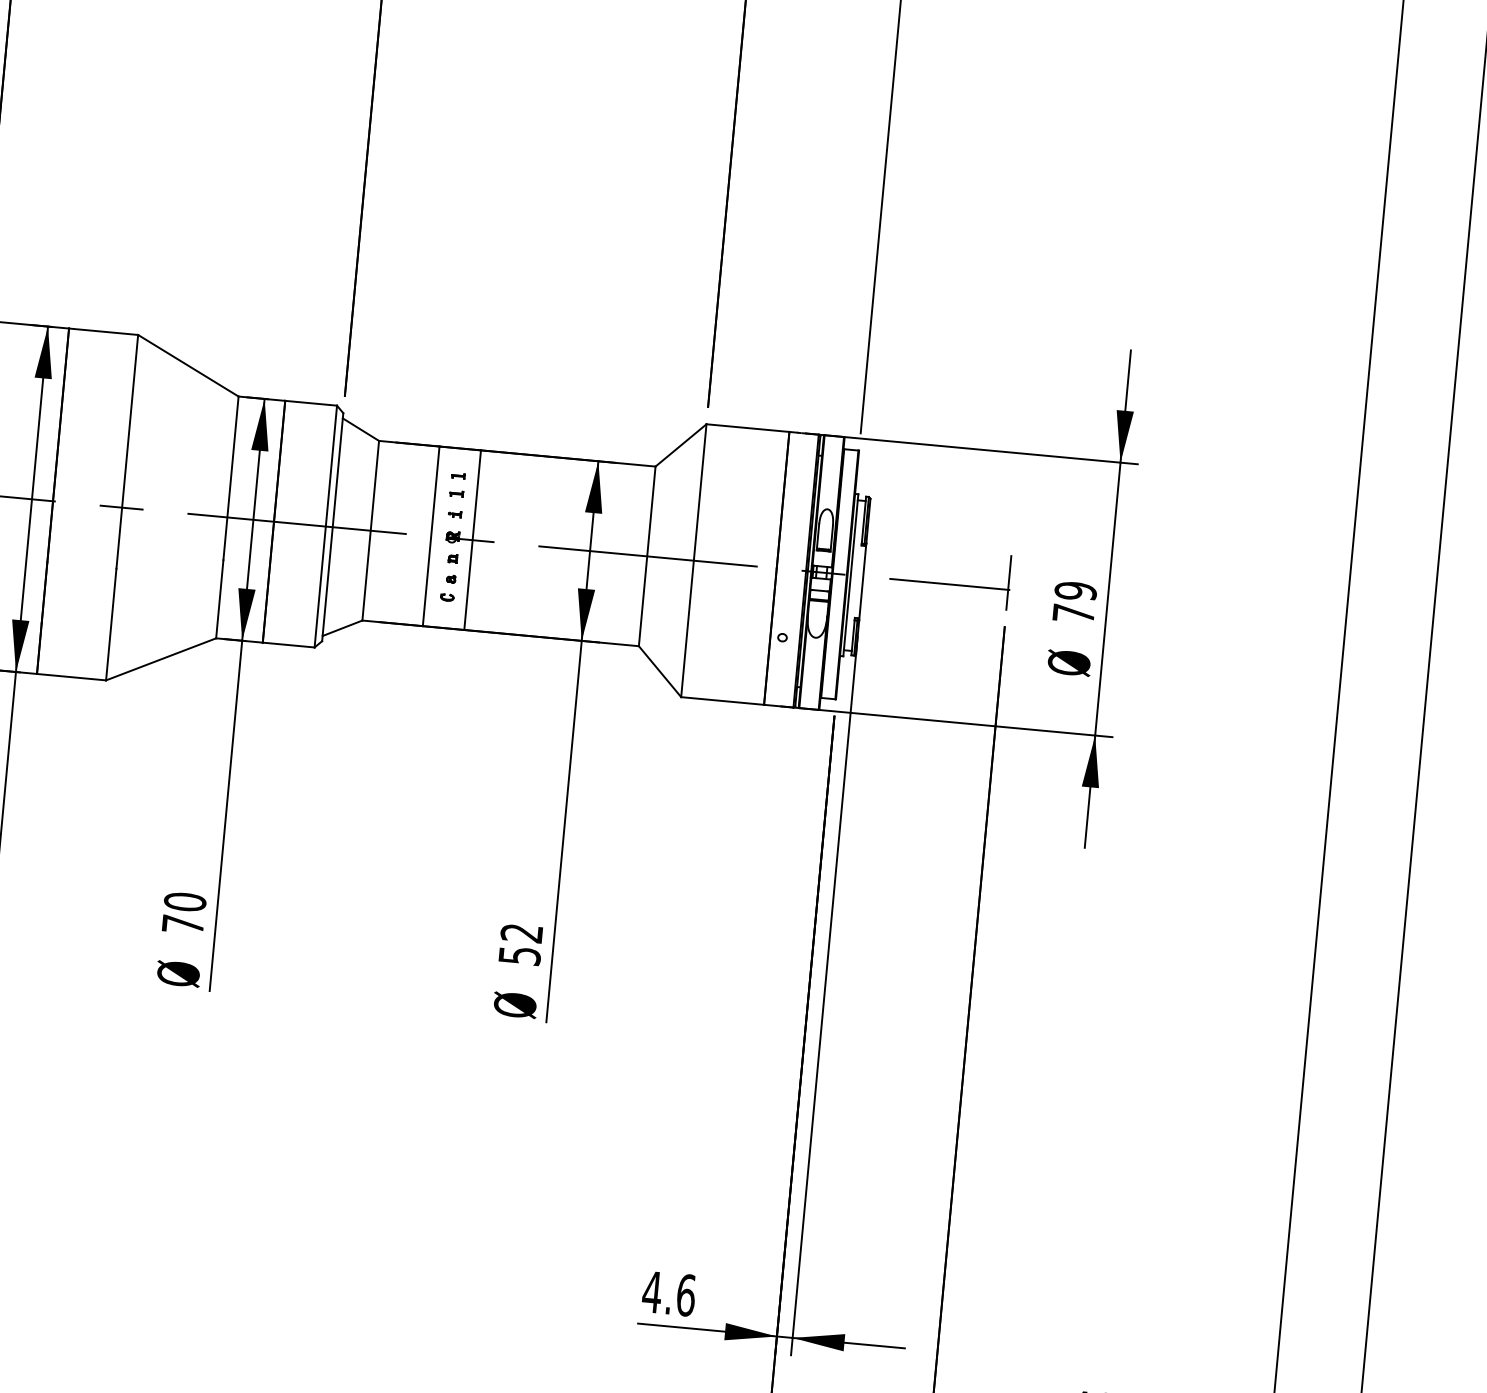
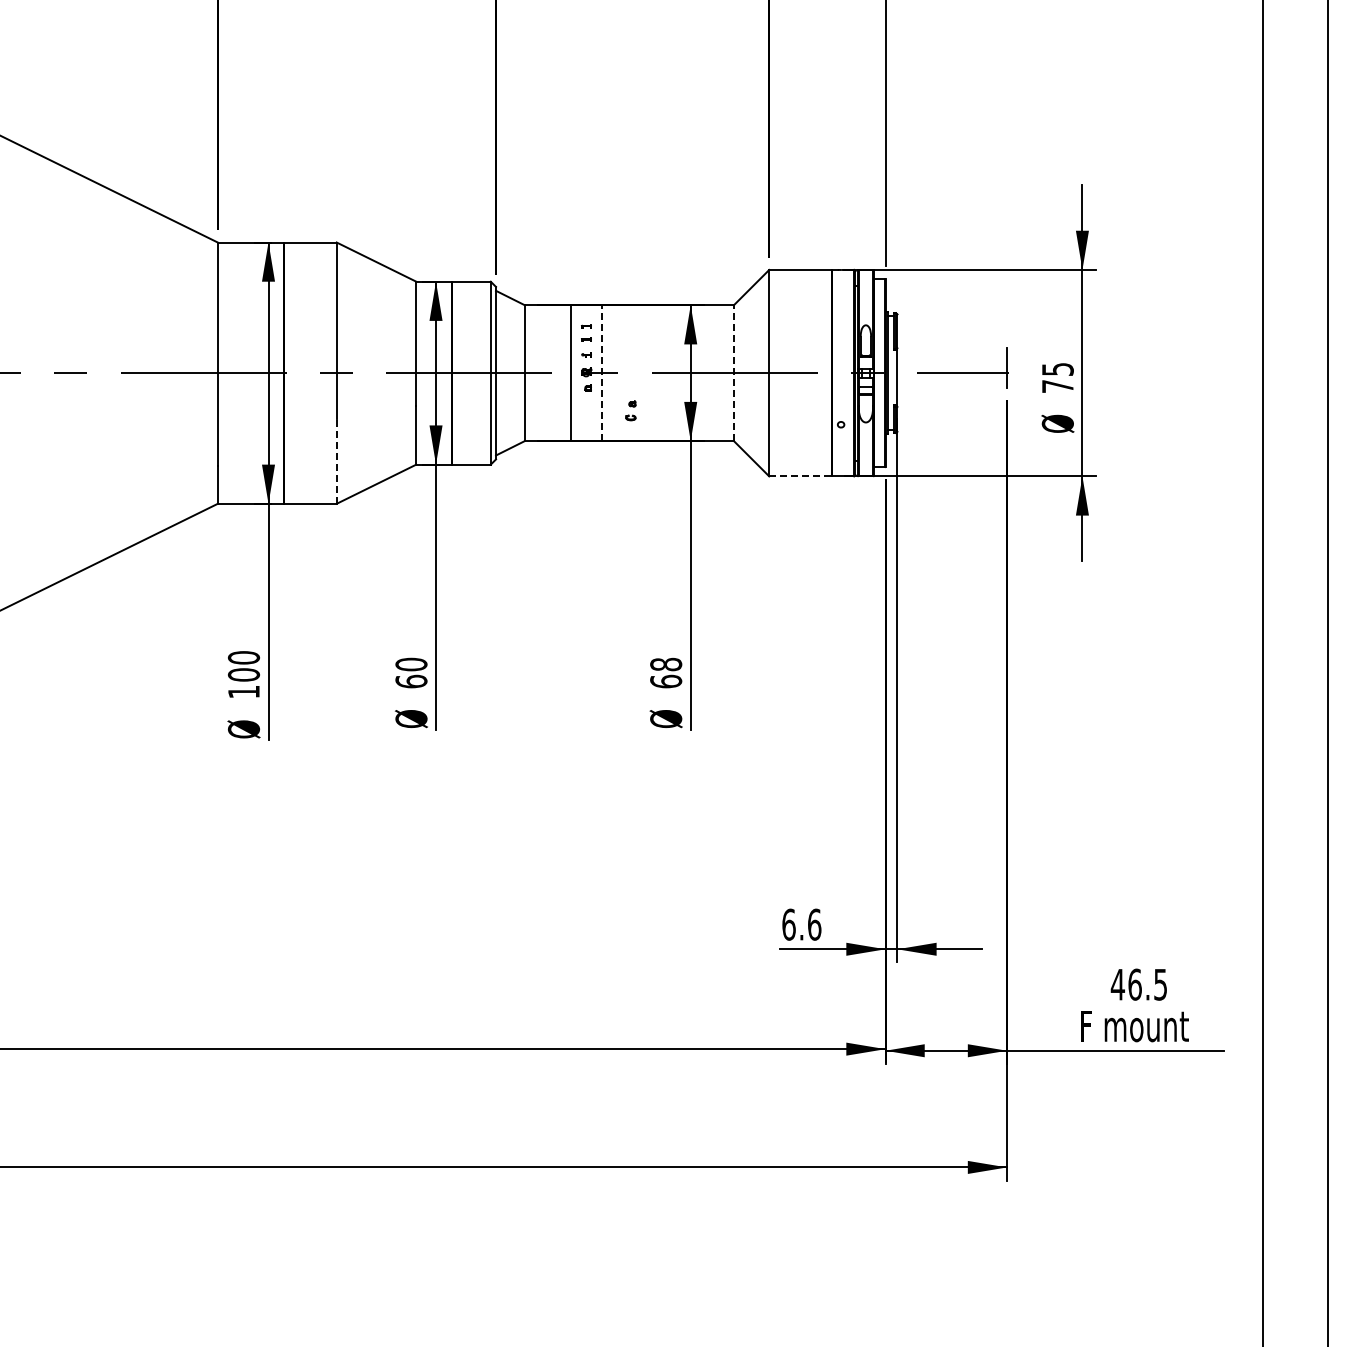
line: (472, 540) -> (601, 373), solid -> dashed
line: (646, 556) -> (733, 373), solid -> dashed
part: (447, 587) -> (630, 410), moved
text: (1075, 591) -> (1057, 369), 79 -> 75
line: (111, 624) -> (336, 461), solid -> dashed
line: (723, 701) -> (801, 476), solid -> dashed
text: (183, 924) -> (411, 681), 70 -> 60
text: (521, 943) -> (666, 672), 52 -> 68
text: (651, 1291) -> (788, 924), 4.6 -> 6.6

